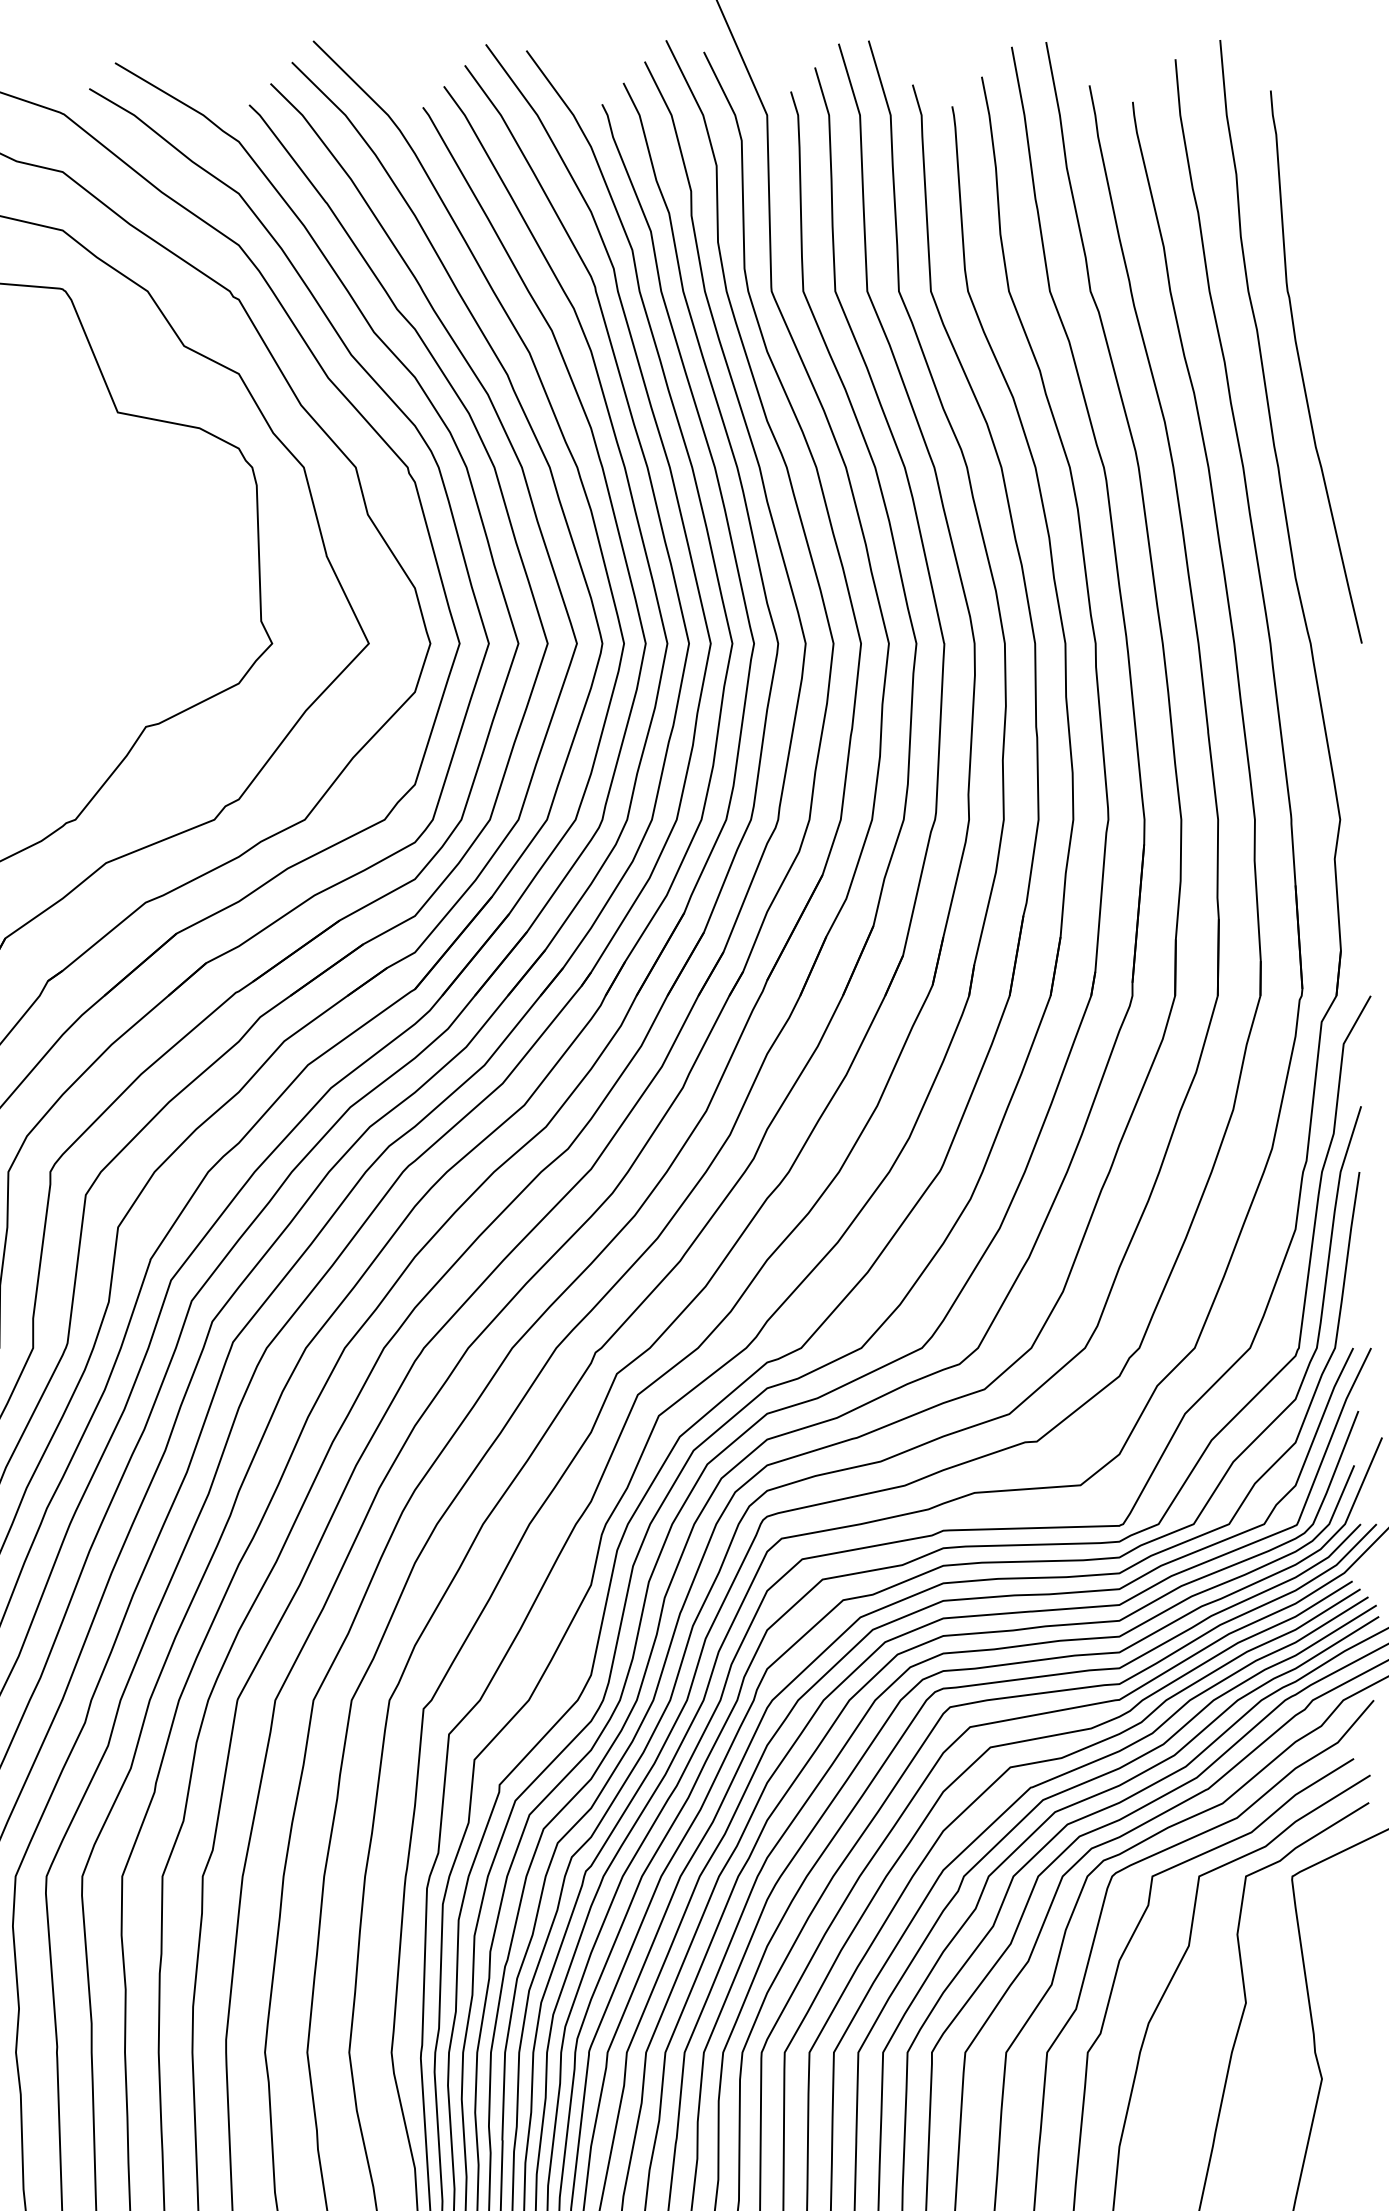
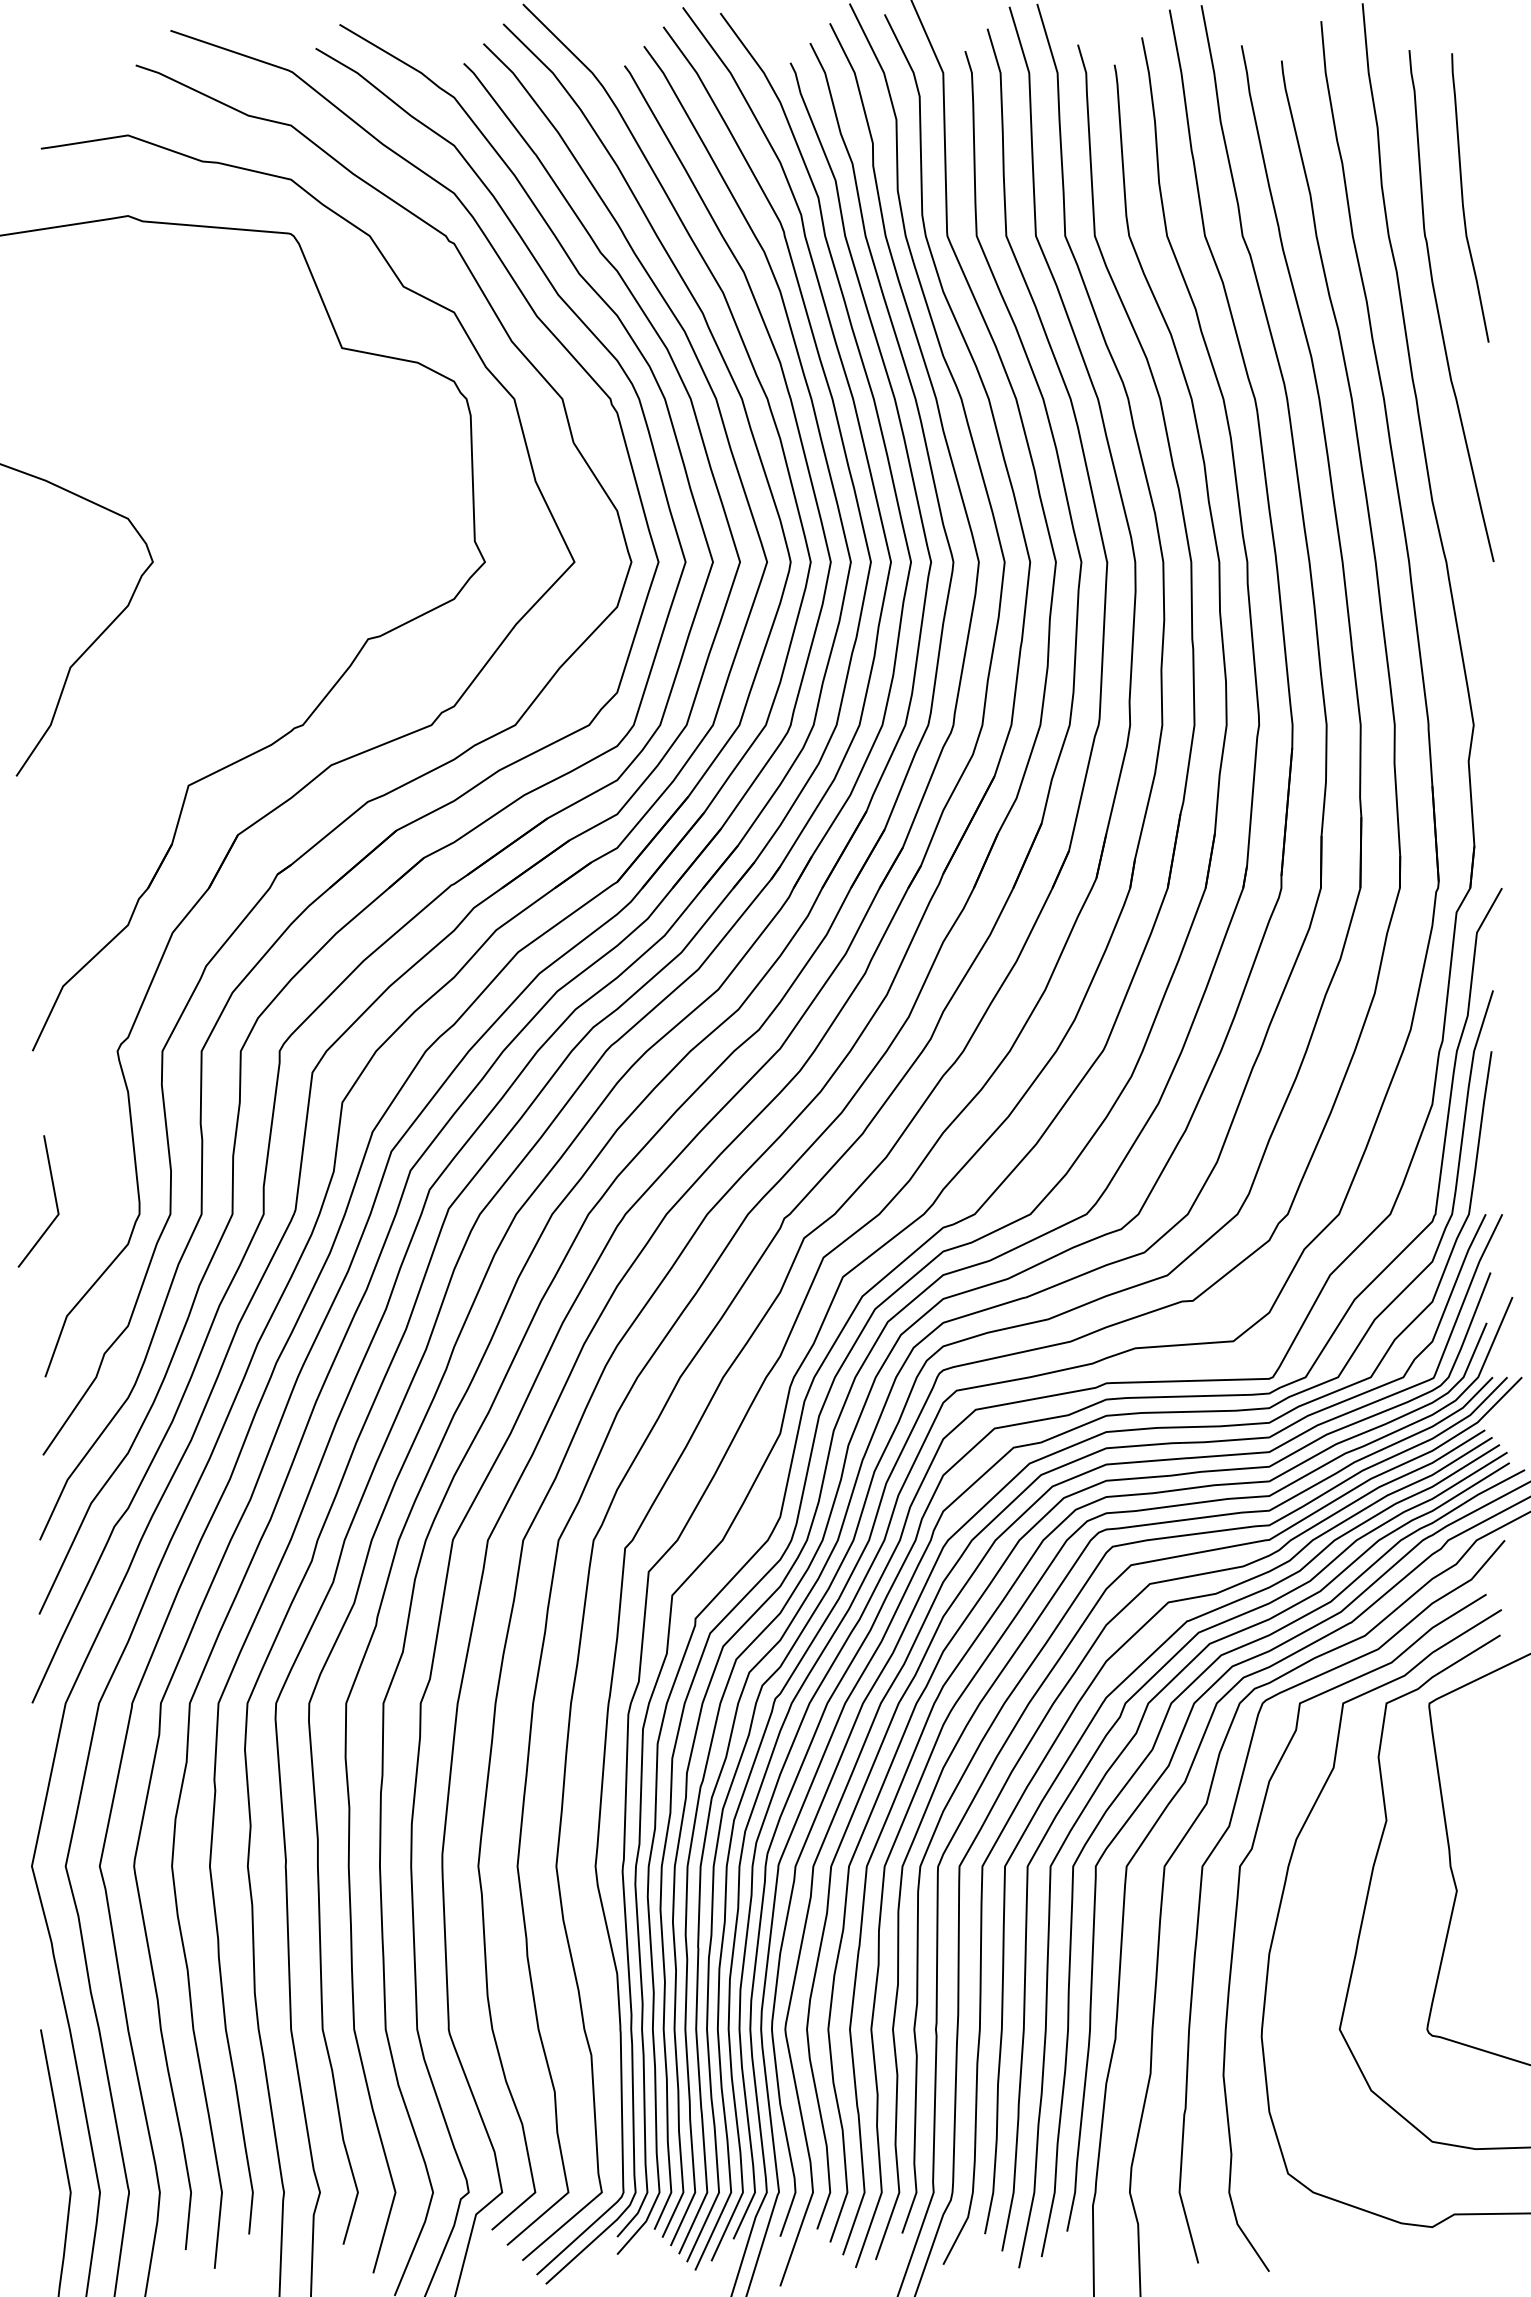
curve: (1329, 249) -> (1463, 197), added

